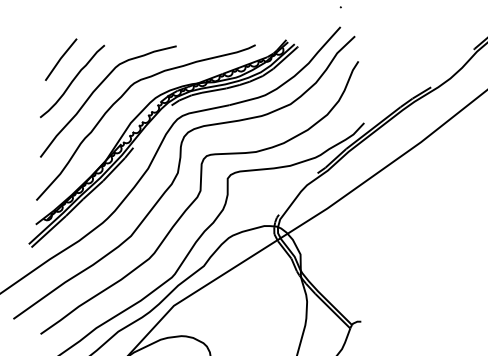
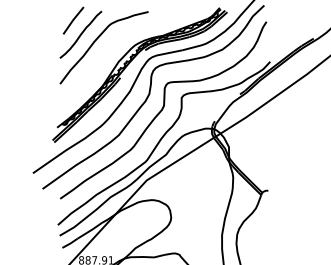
curve: (122, 97) -> (113, 45), removed

